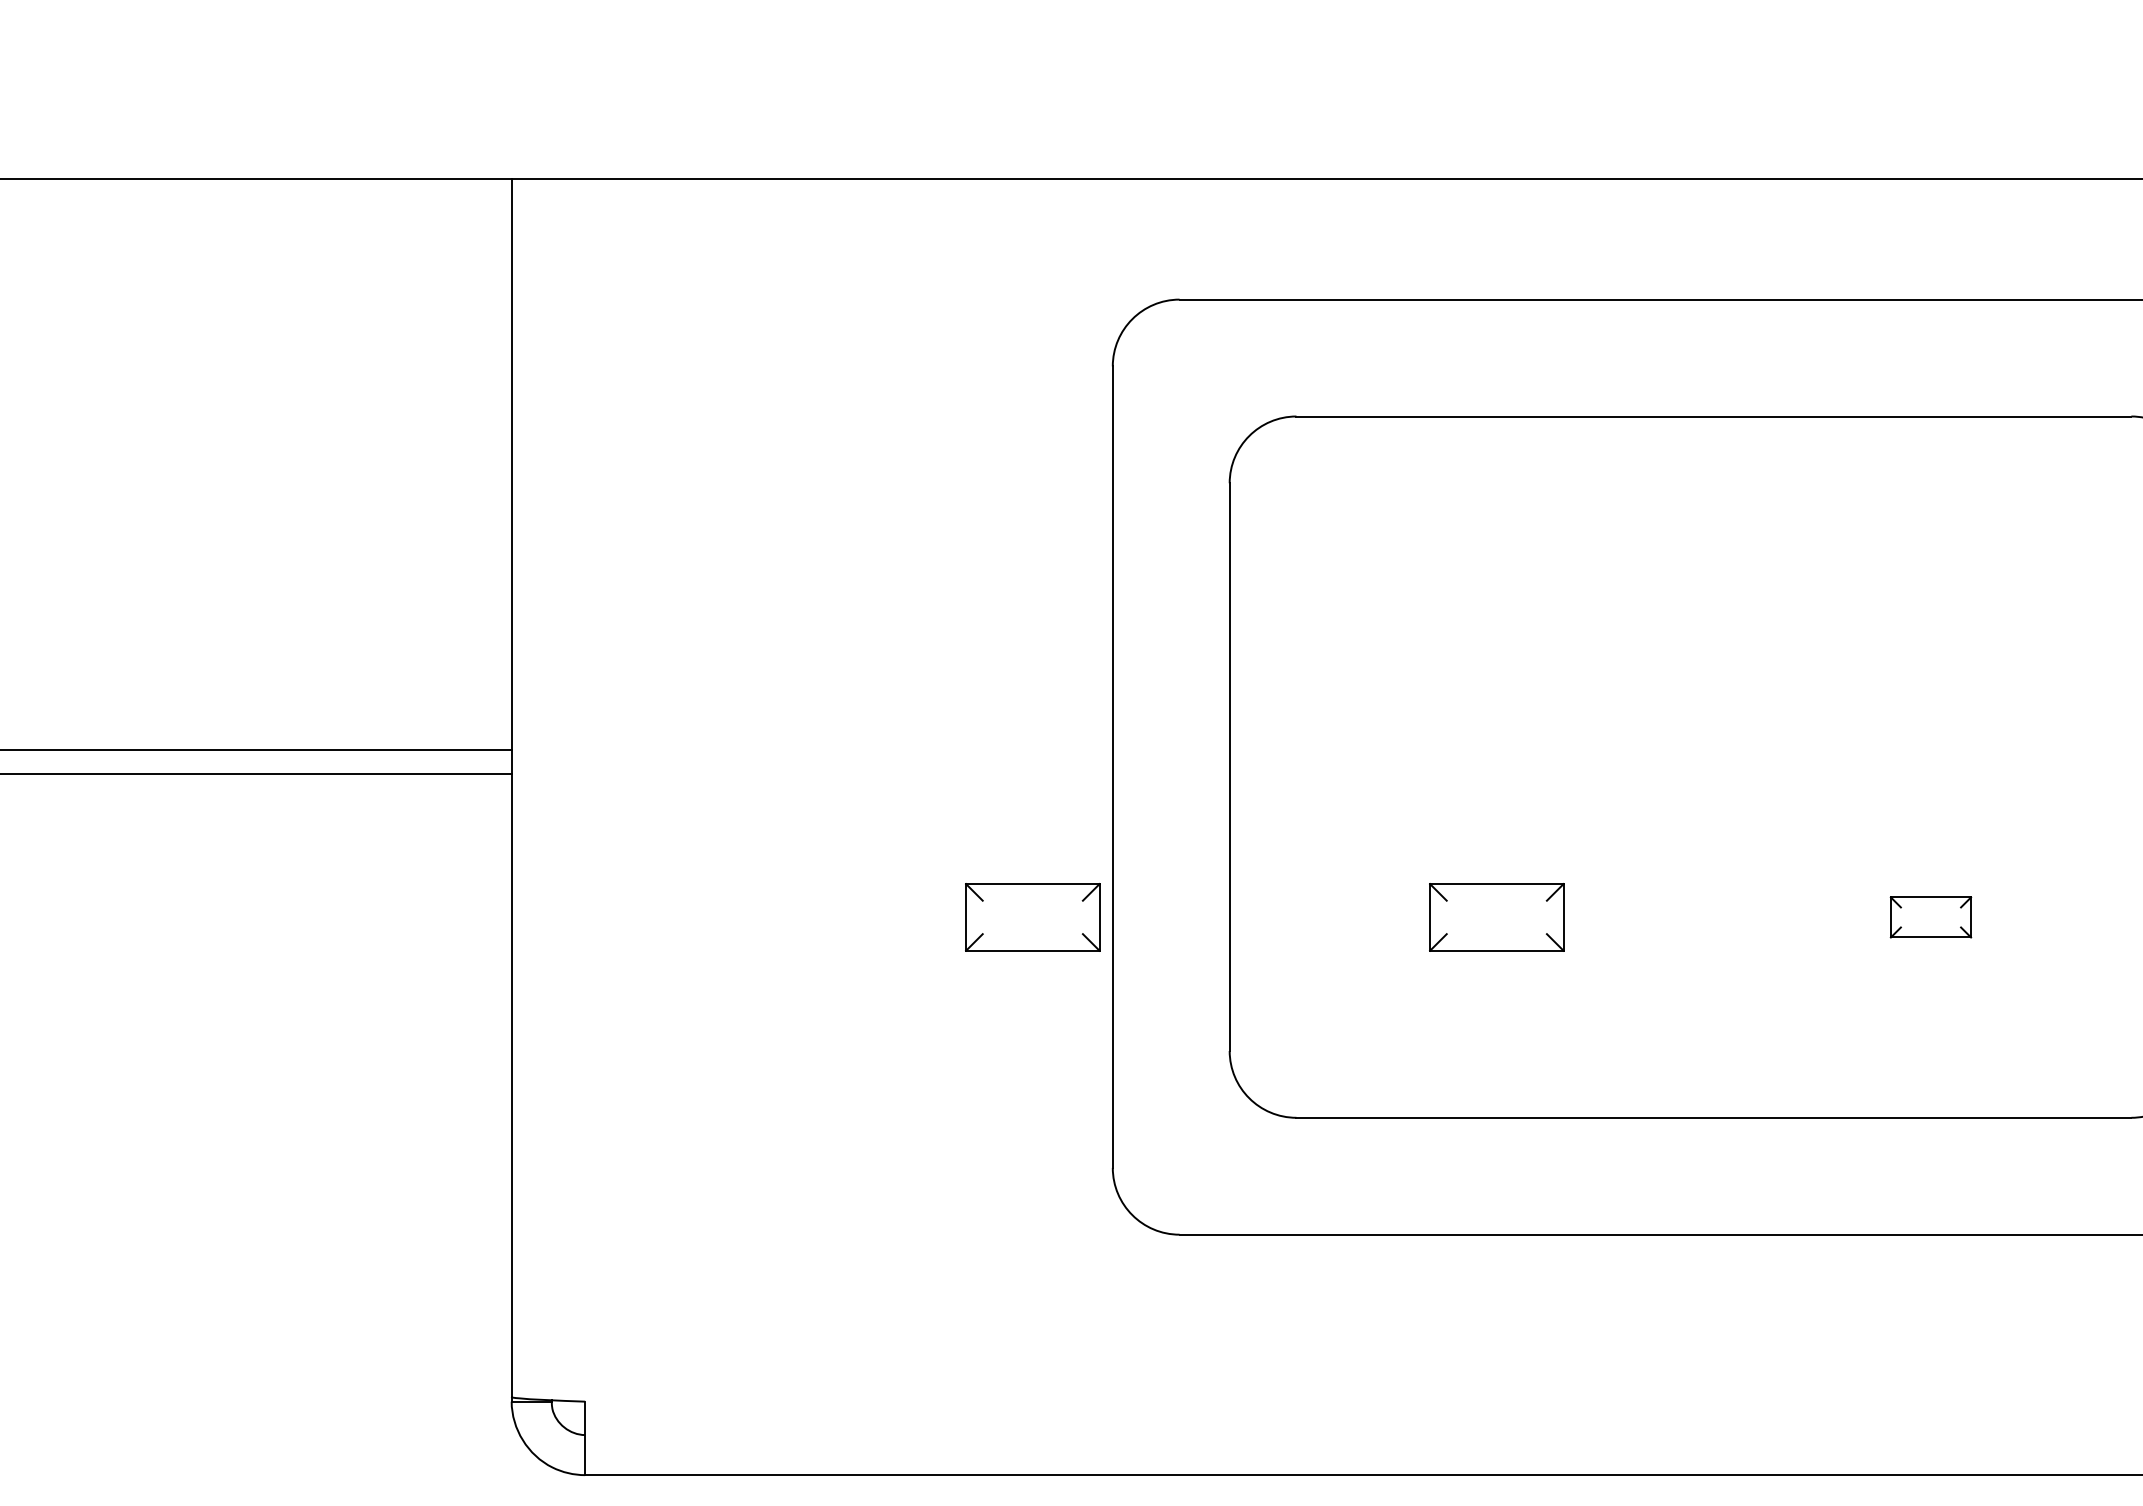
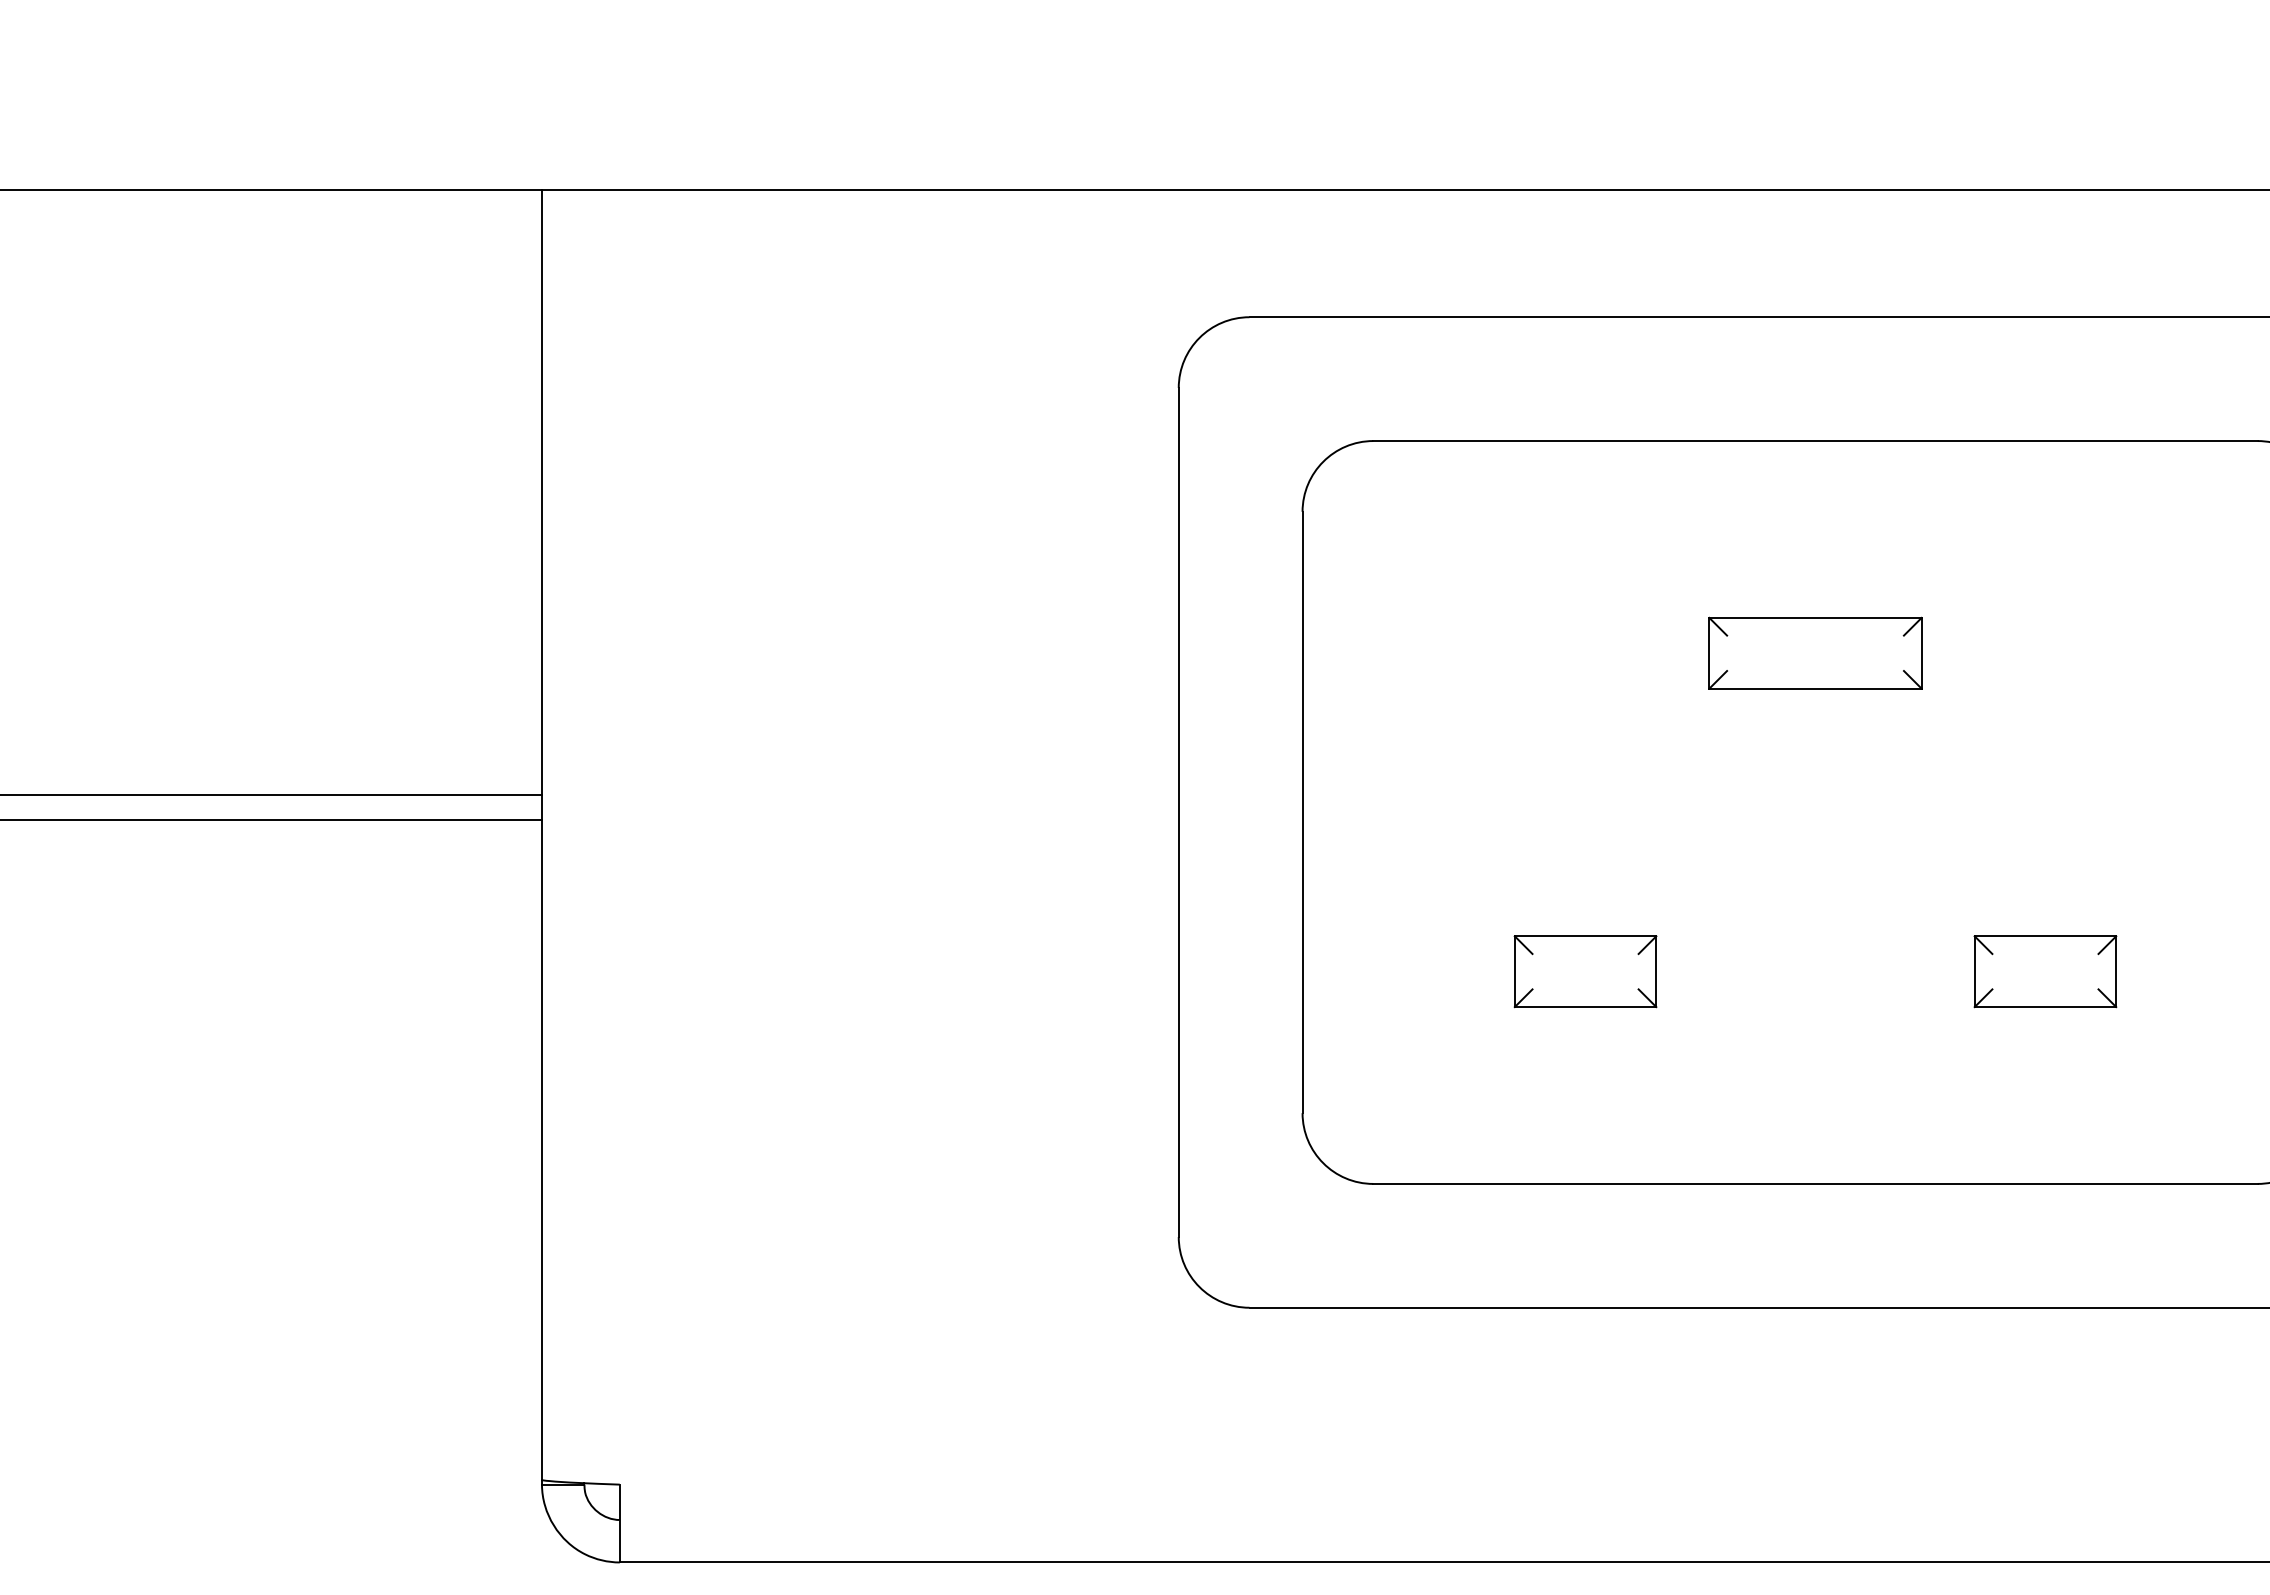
part: (1713, 616) -> (1815, 652), added
part: (1032, 917) -> (1093, 971), removed
part: (1930, 917) -> (2044, 971), size x1.67

